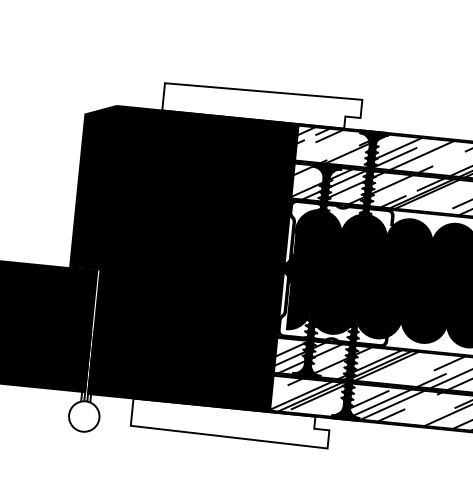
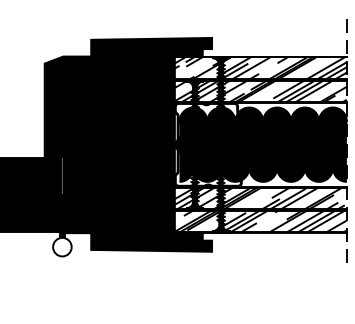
fill: (262, 103) -> (151, 46), added
fill: (230, 423) -> (151, 242), added

